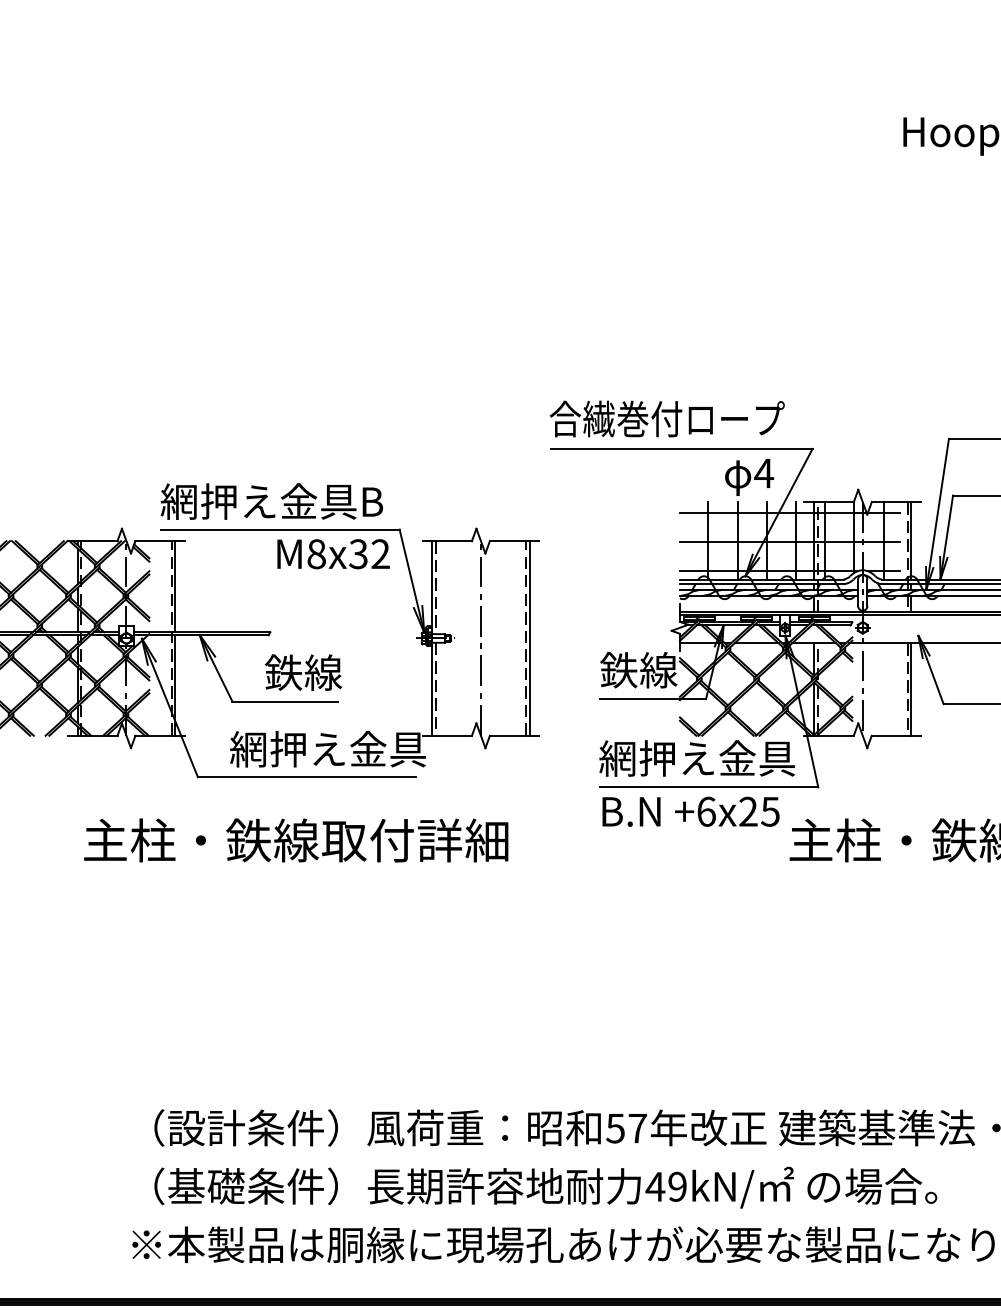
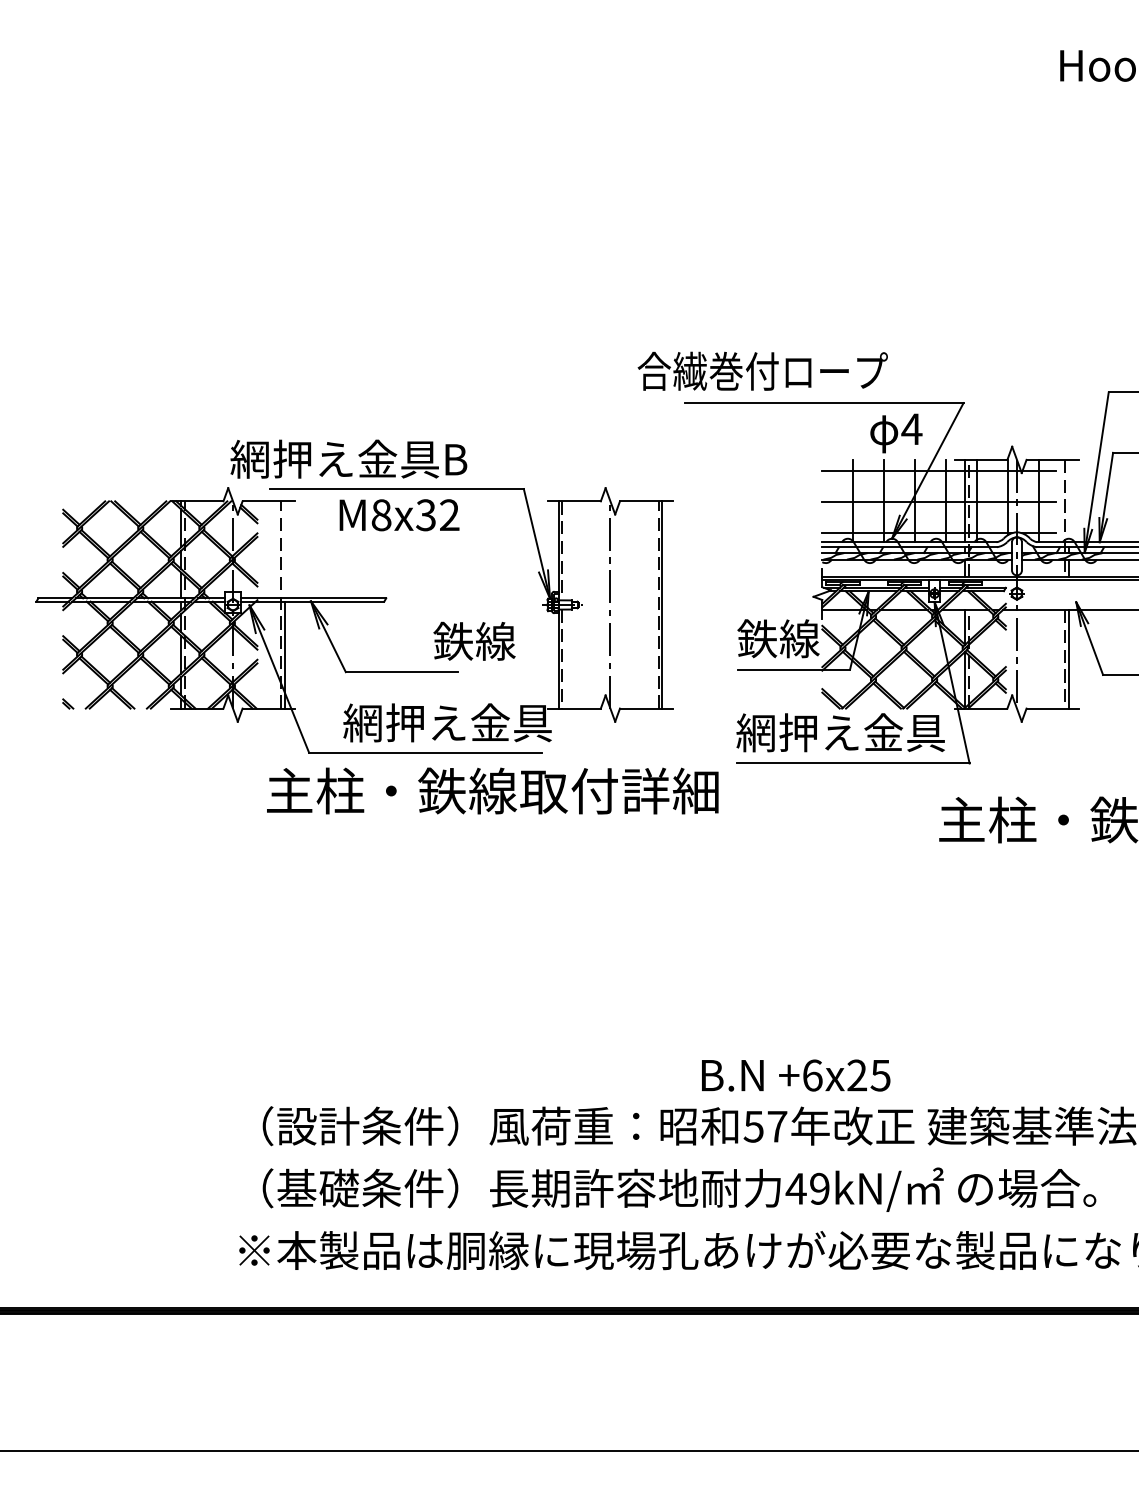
text: (666, 418) -> (762, 370), moved
text: (271, 500) -> (348, 458), moved
line: (911, 540) -> (1068, 500), removed
text: (333, 554) -> (399, 515), moved
line: (174, 586) -> (284, 549), removed
text: (303, 671) -> (474, 640), moved
text: (691, 811) -> (796, 1075), moved
text: (295, 839) -> (492, 790), moved

